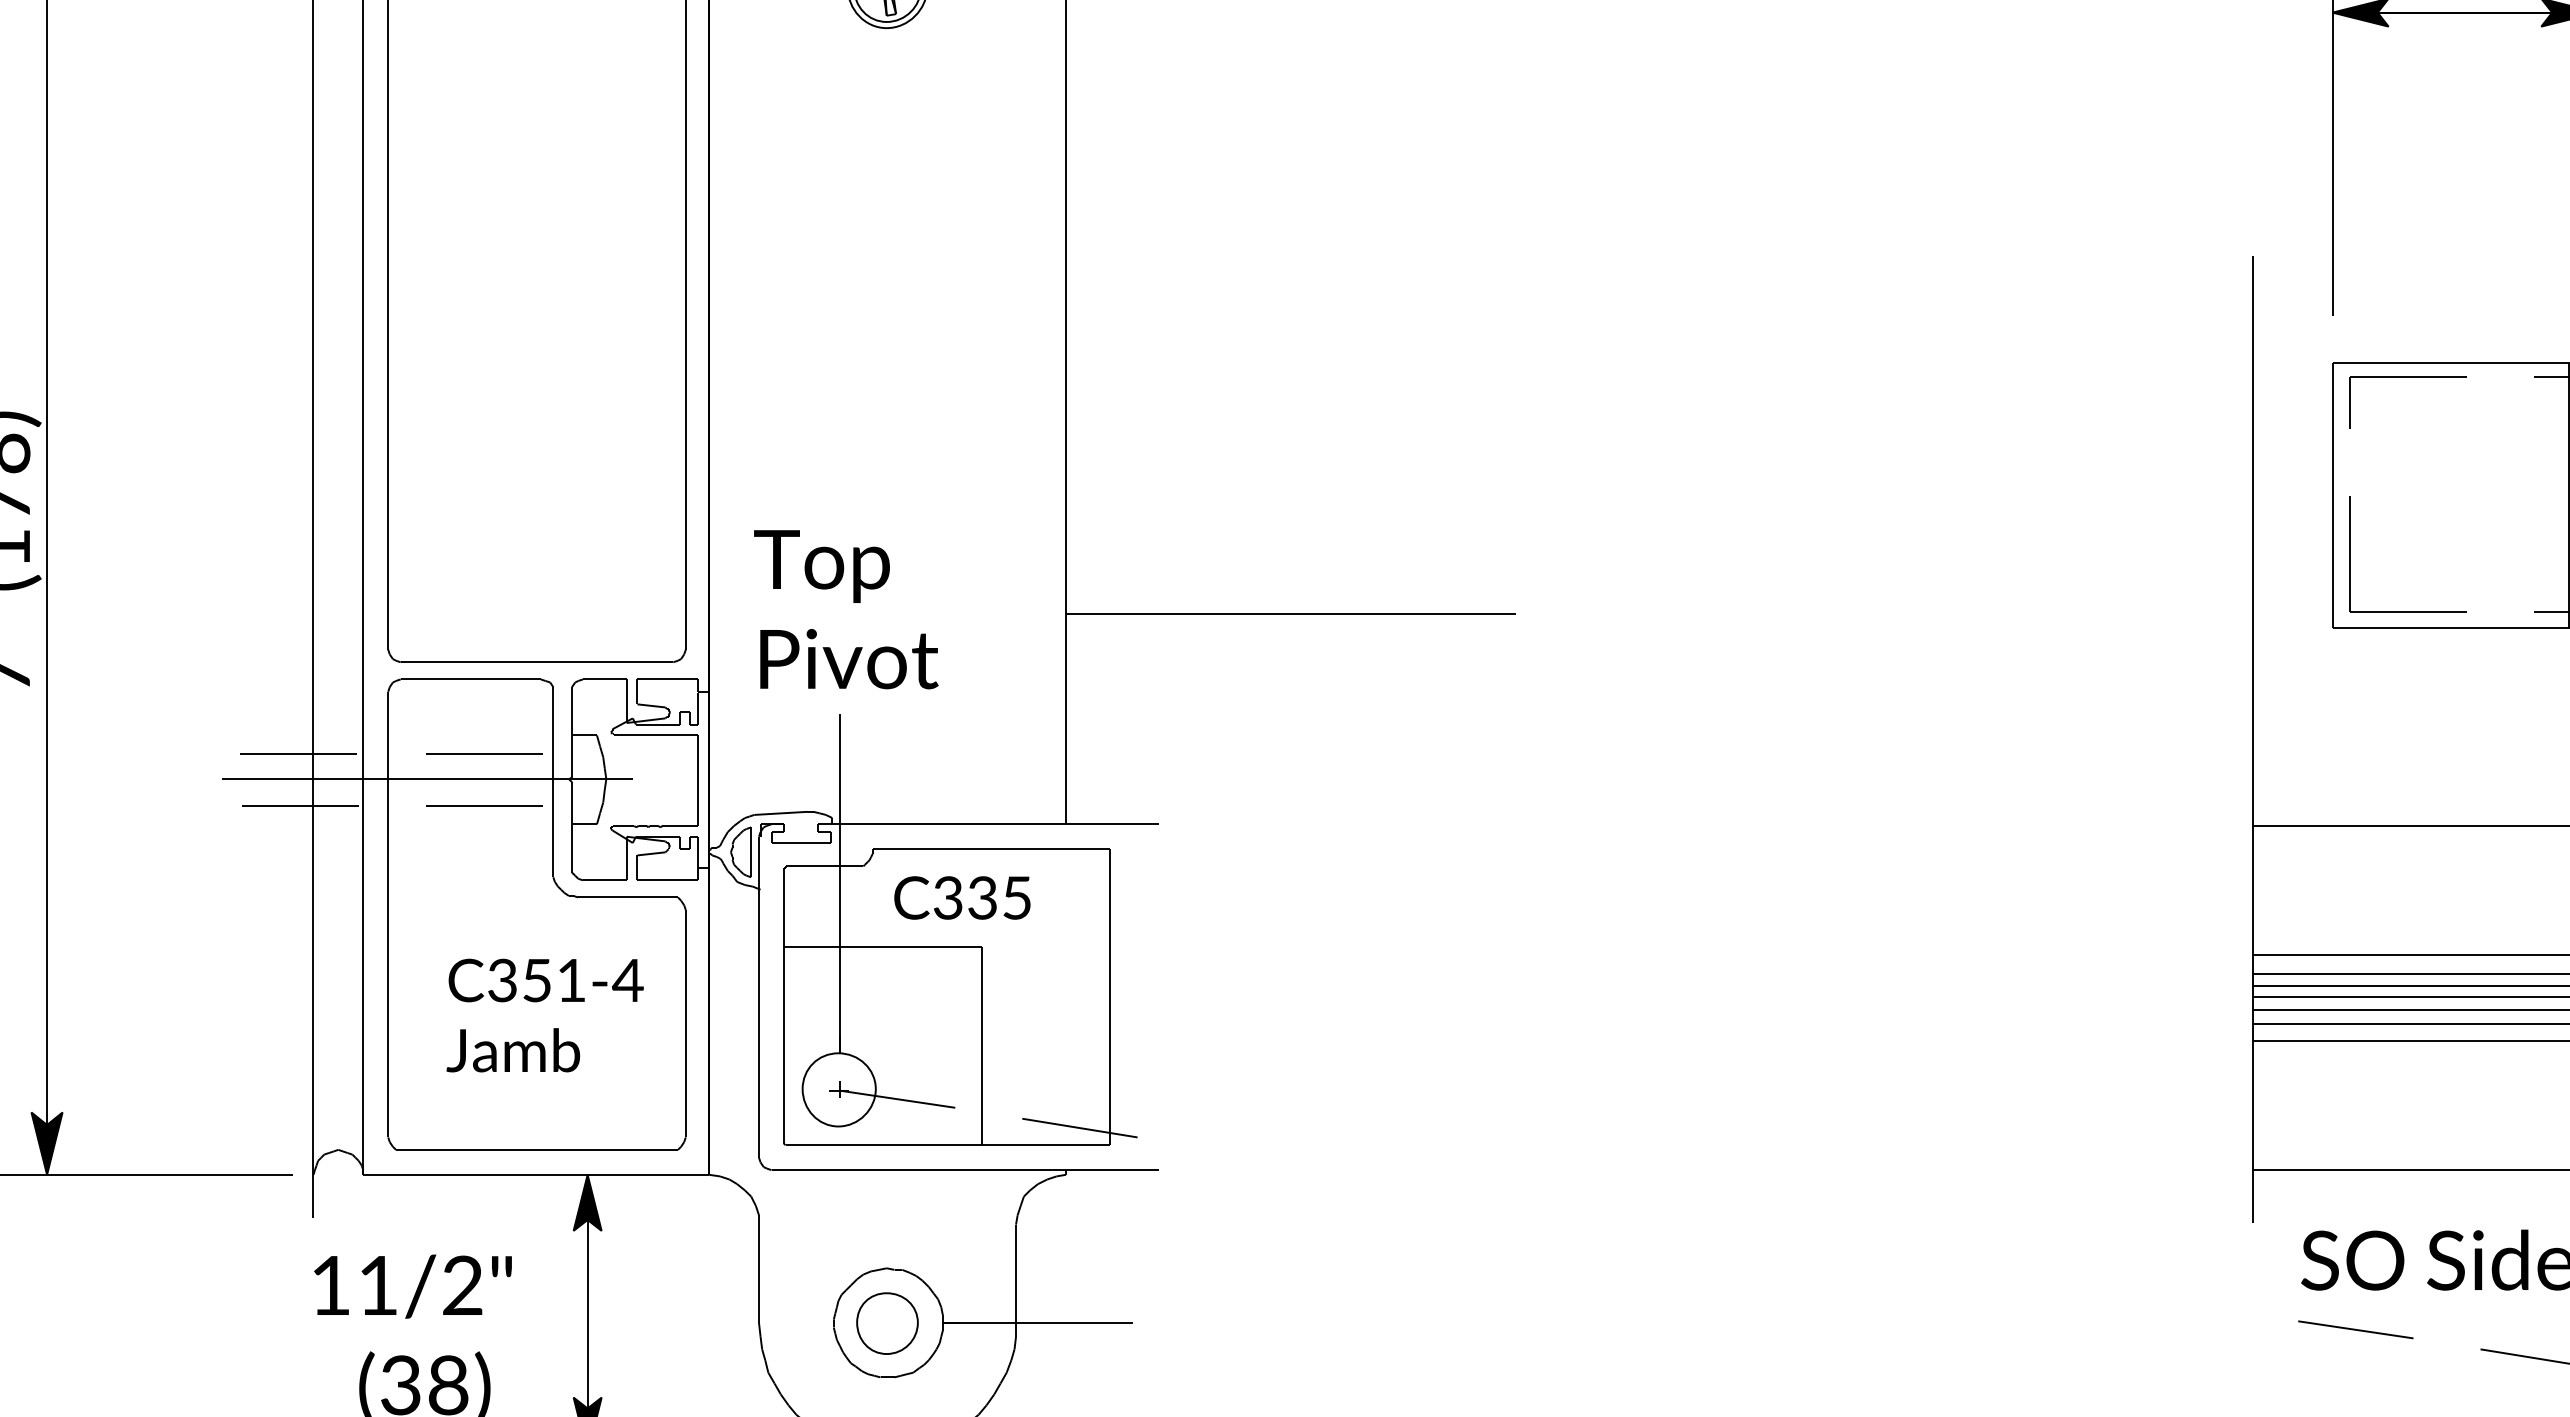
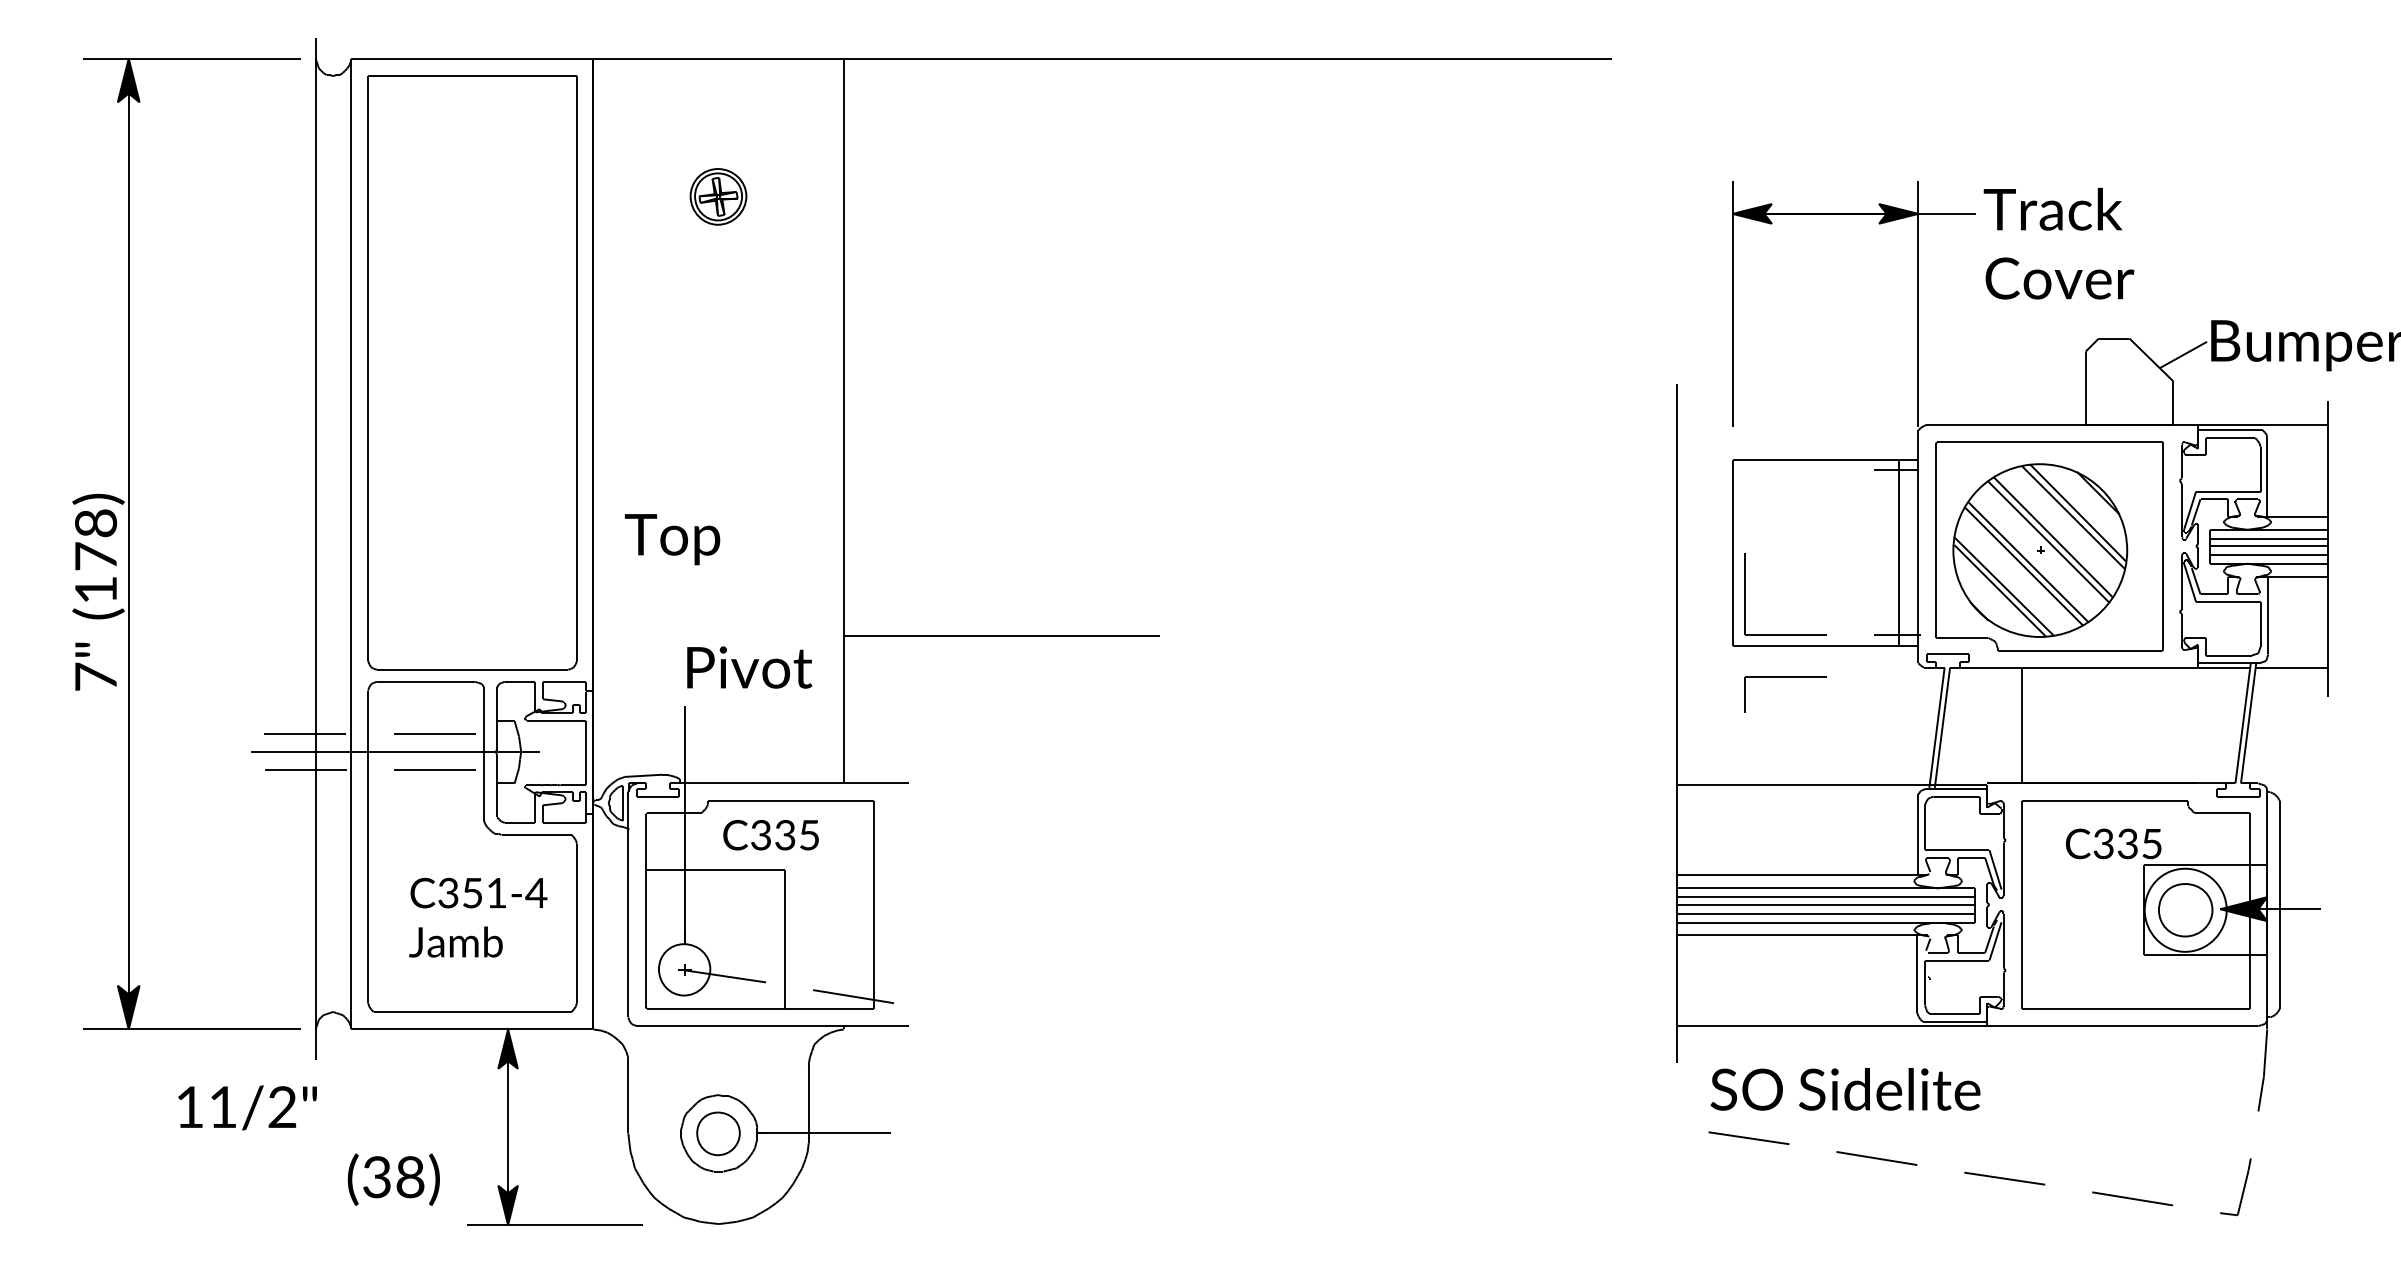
part: (2407, 378) -> (1785, 677), moved
text: (821, 566) -> (672, 539), moved
text: (848, 659) -> (749, 667), moved
text: (412, 1286) -> (247, 1107), moved

